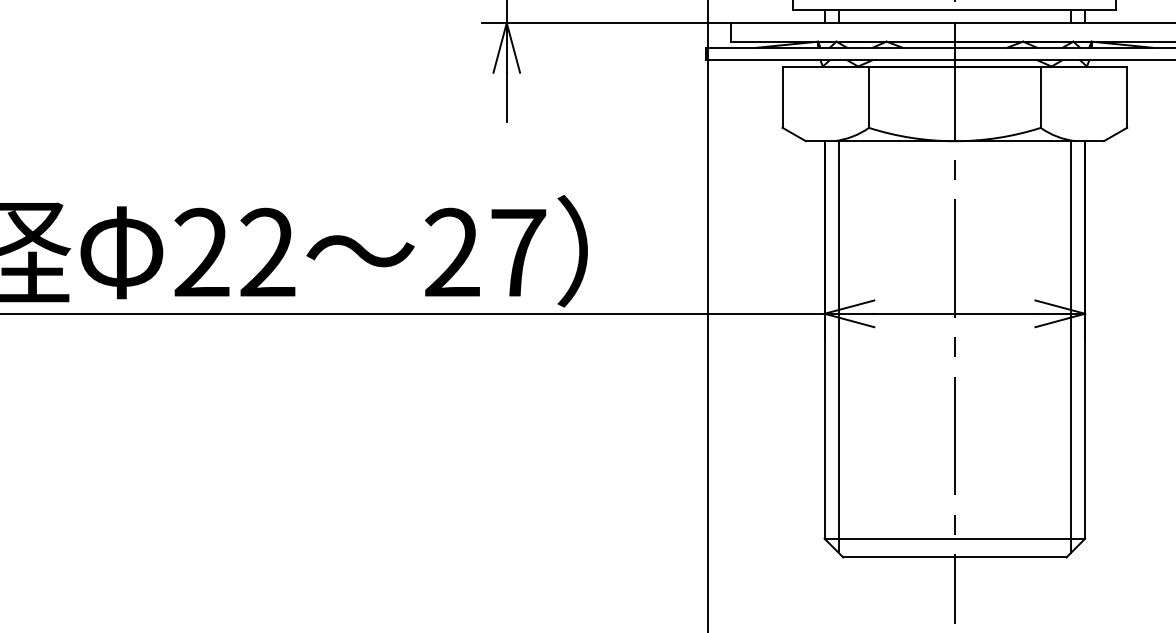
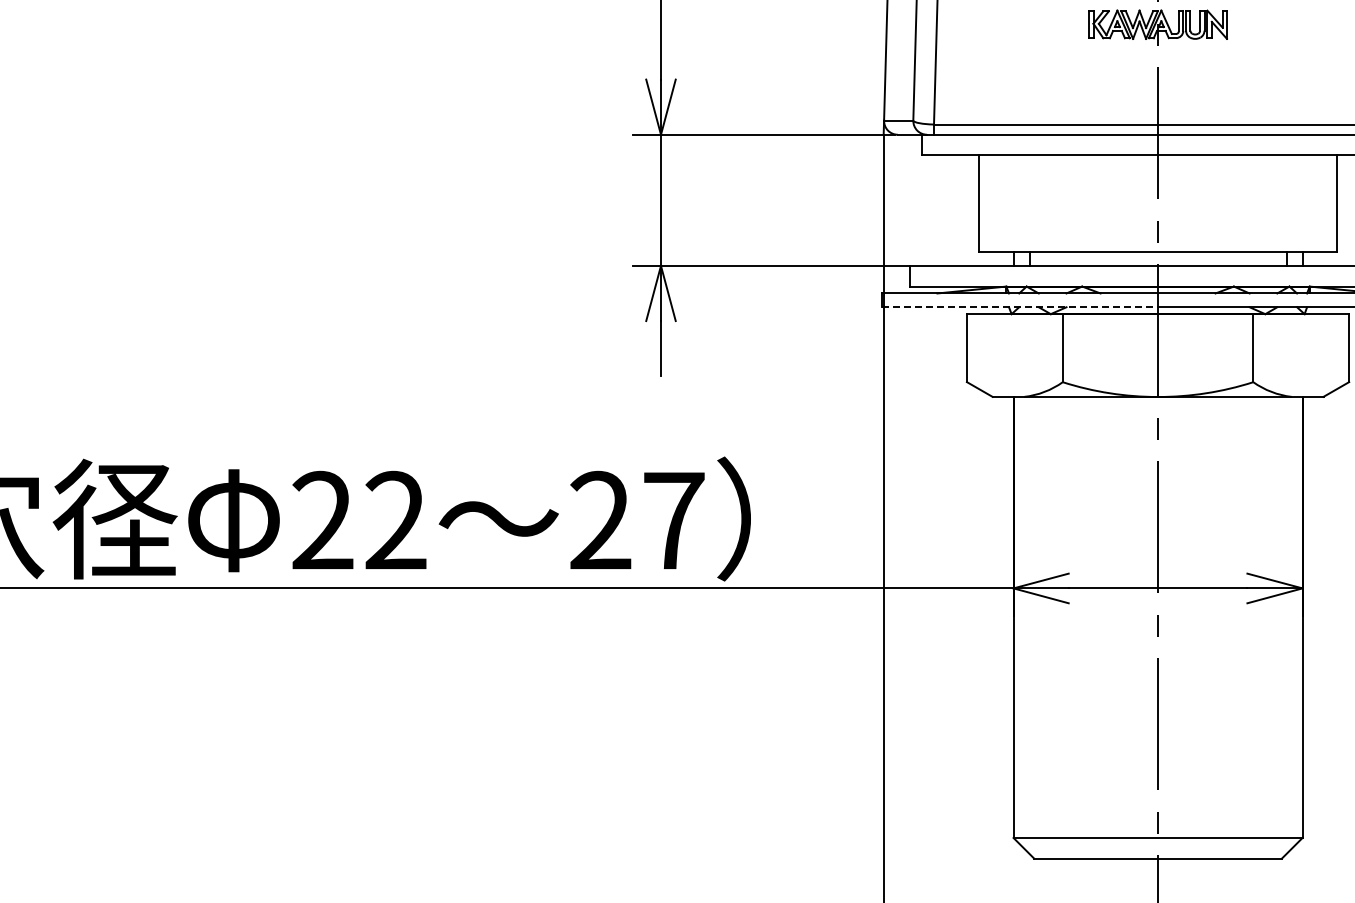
line: (830, 60) -> (1020, 307), solid -> dashed
line: (838, 346) -> (1029, 624), removed
line: (1070, 346) -> (1286, 624), removed

